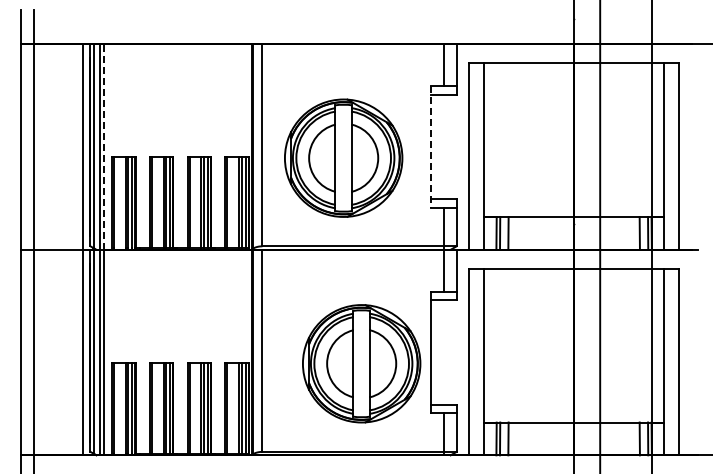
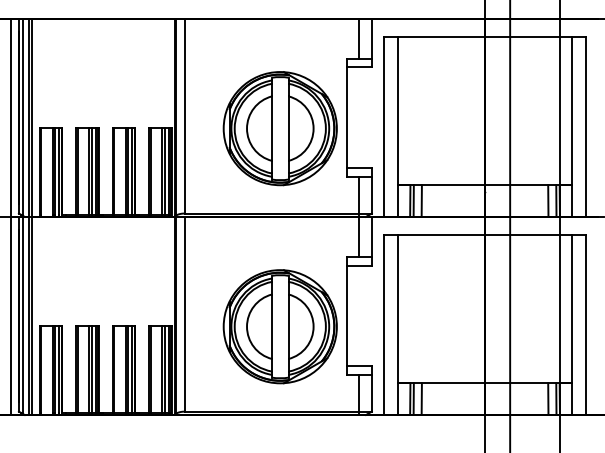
line: (104, 147) -> (32, 118), dashed -> solid
line: (430, 147) -> (346, 118), dashed -> solid
part: (343, 157) -> (280, 127), moved

